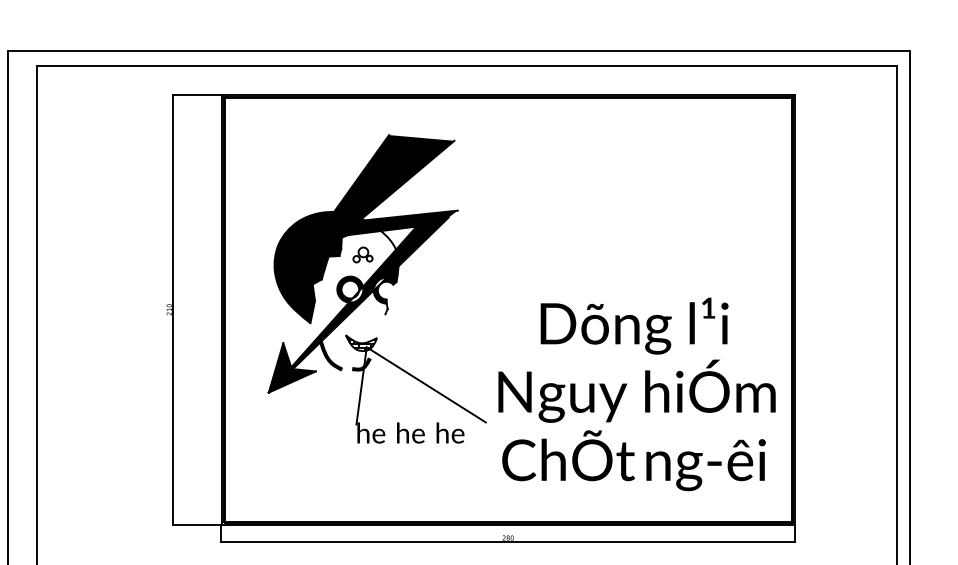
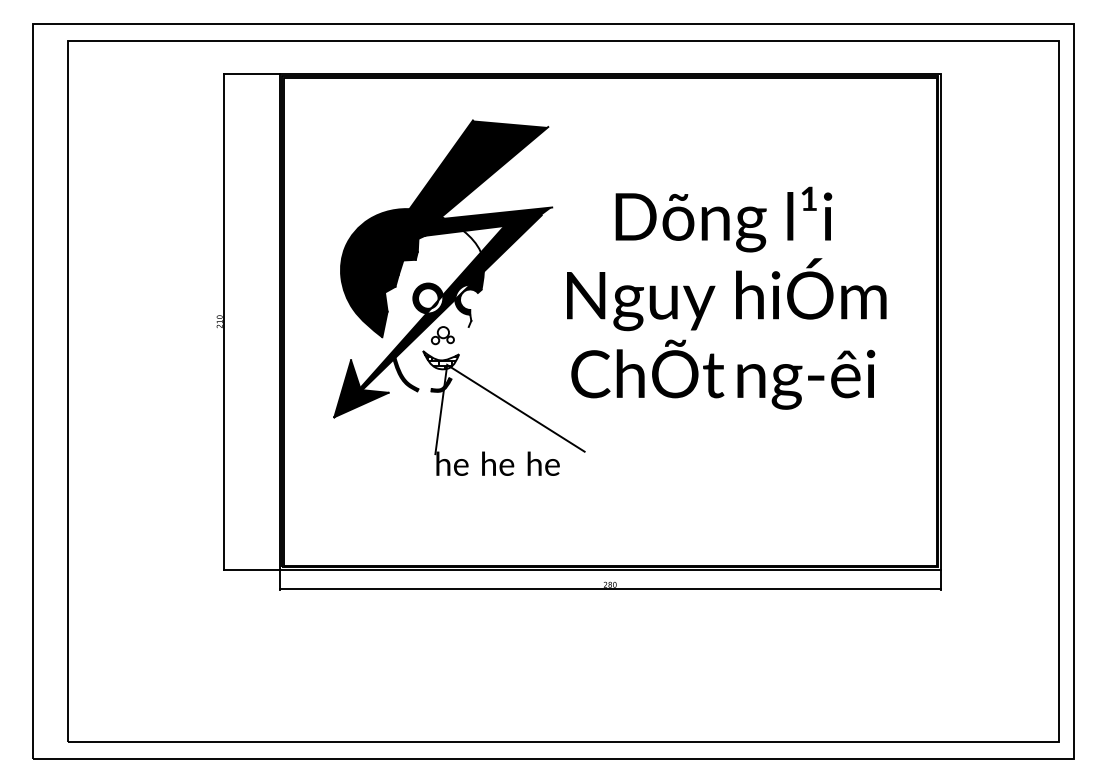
part: (362, 254) -> (442, 335), moved
text: (636, 393) -> (726, 297), moved

